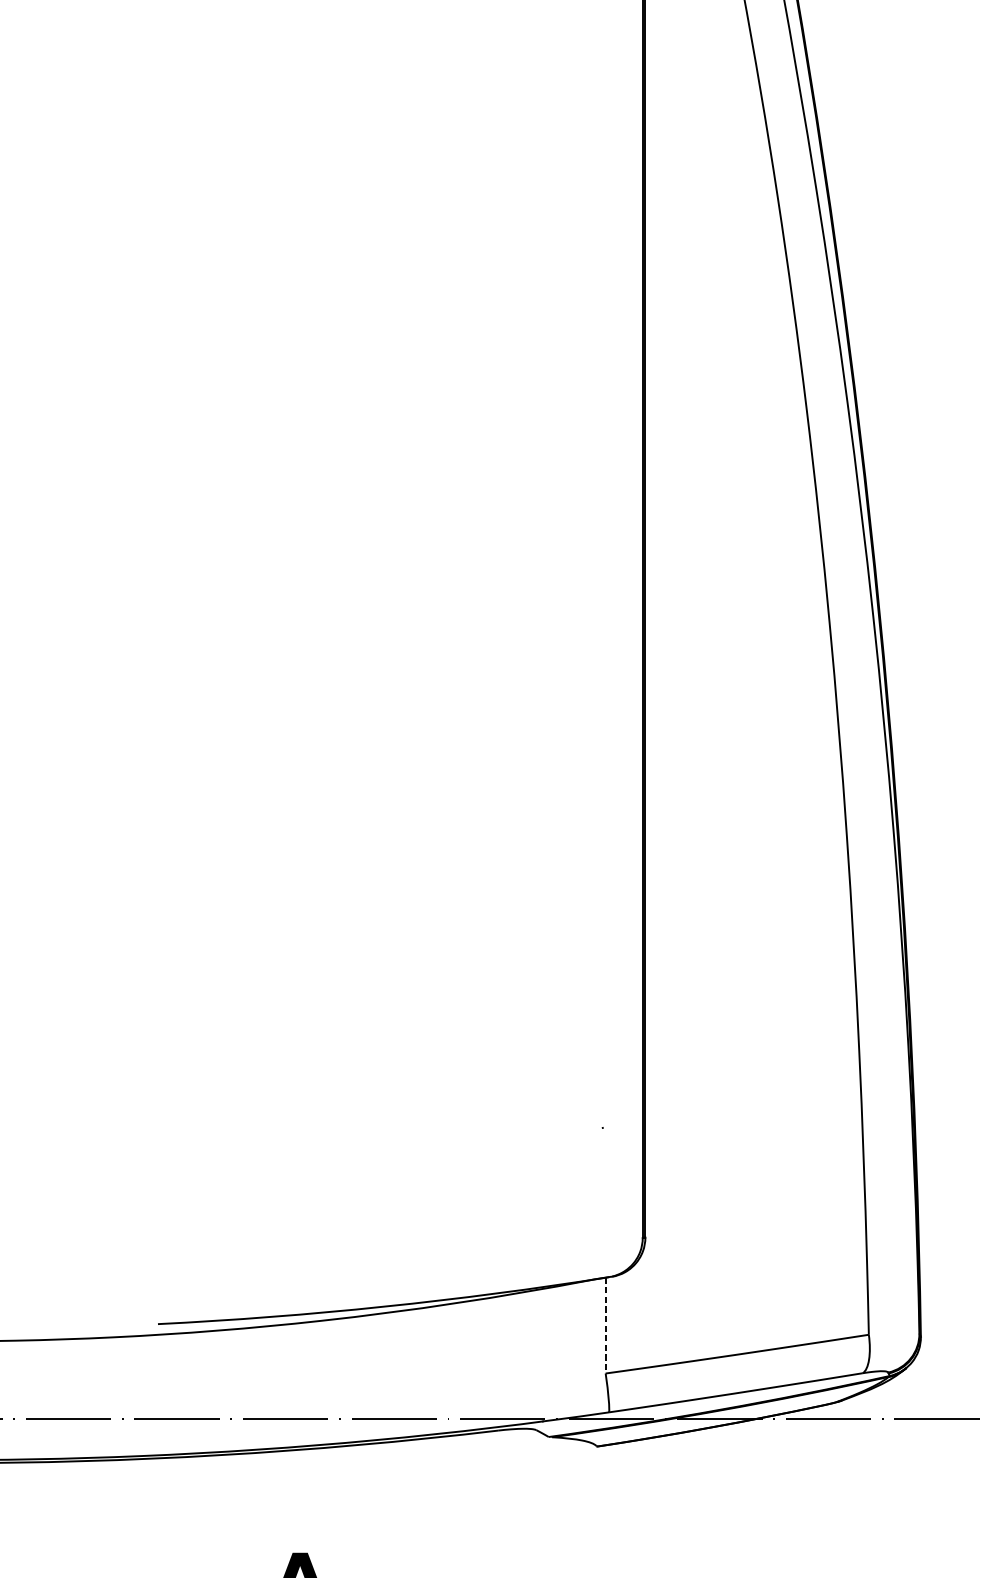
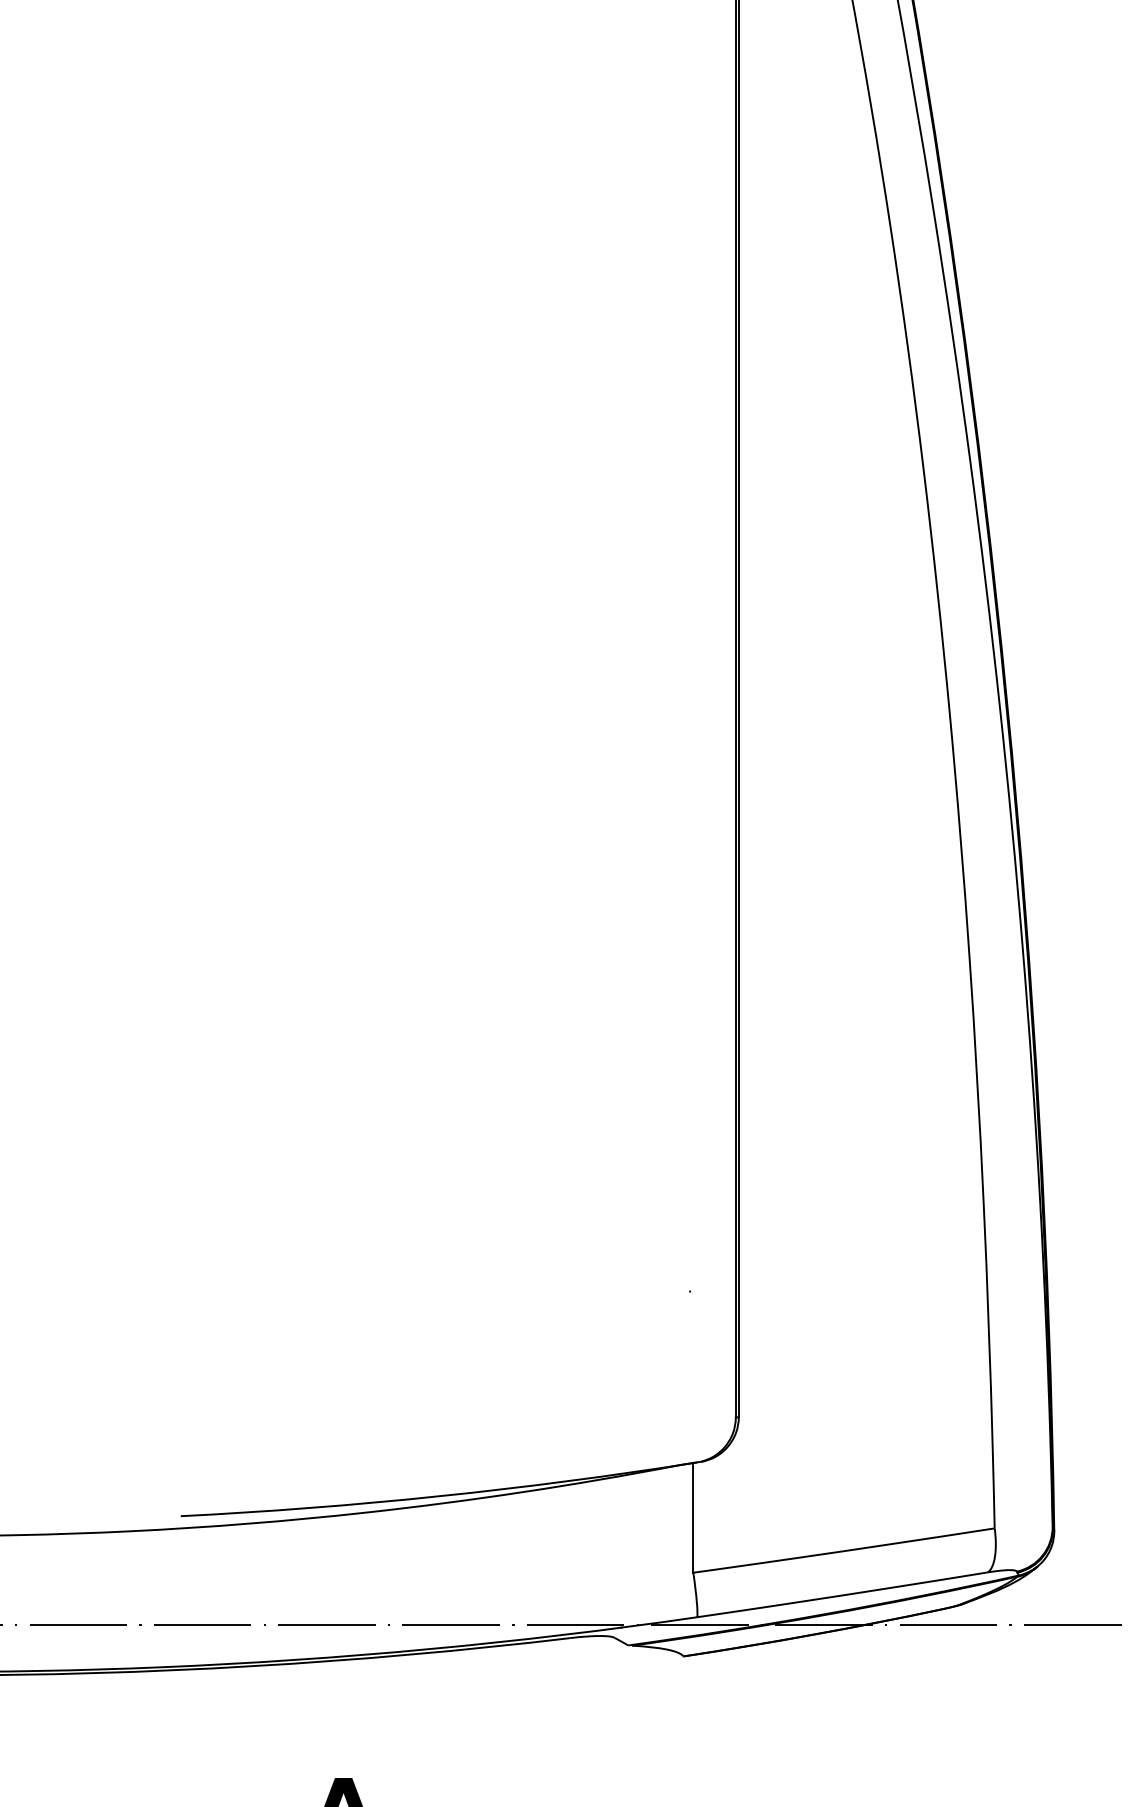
line: (605, 1325) -> (693, 1517), dashed -> solid

